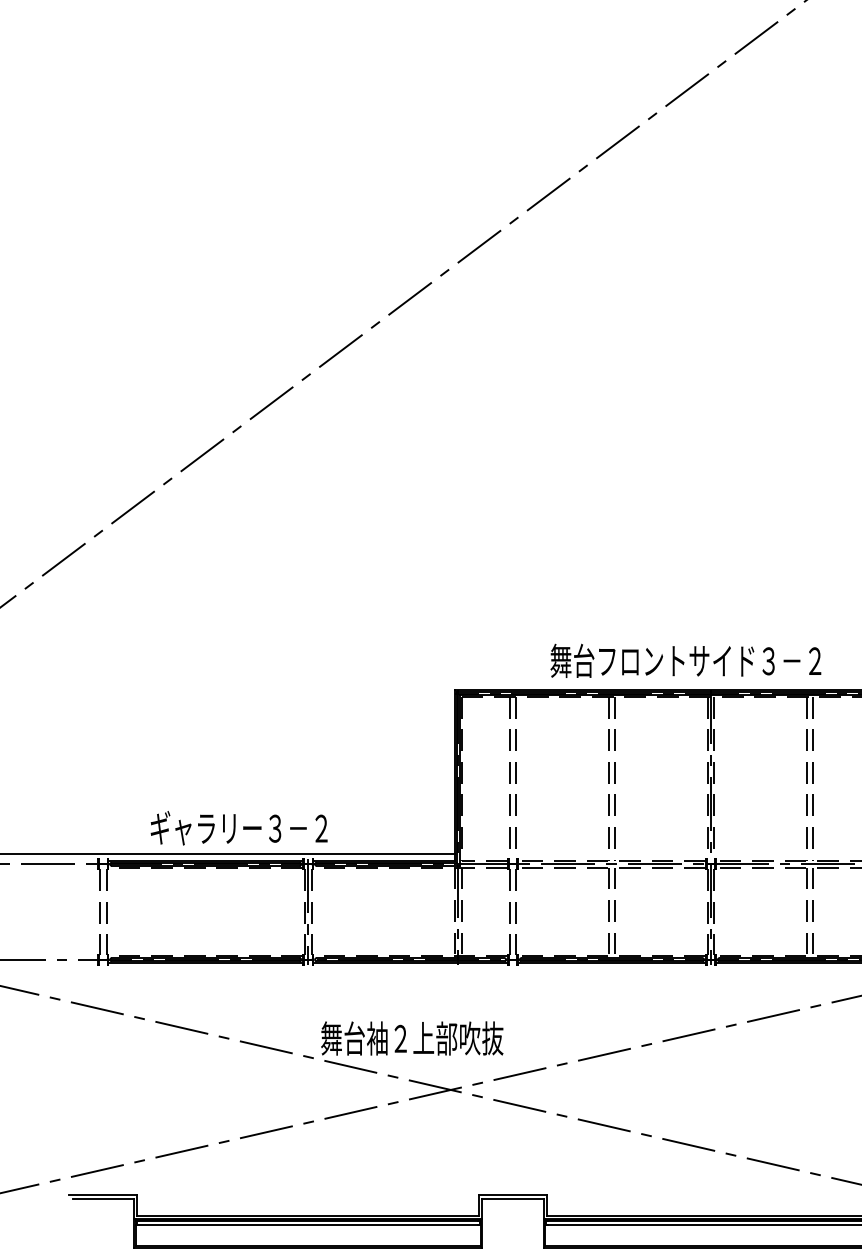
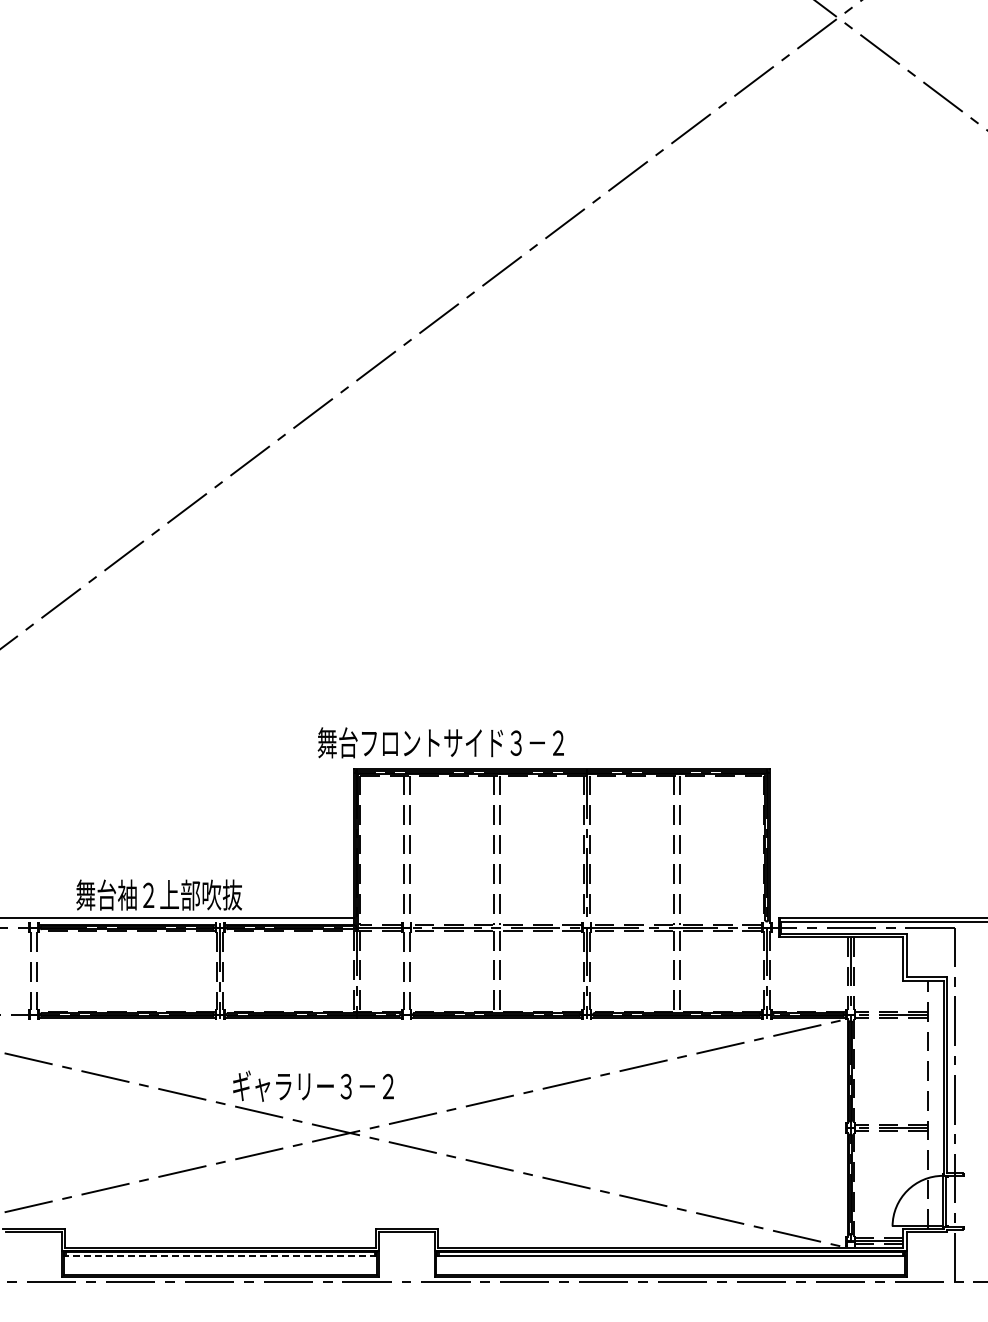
text: (685, 660) -> (440, 742), moved
text: (241, 827) -> (159, 894), ギャラリー３－２ -> 舞台袖２上部吹抜
text: (411, 1037) -> (314, 1085), 舞台袖２上部吹抜 -> ギャラリー３－２
line: (308, 1225) -> (220, 1256), solid -> dashed

